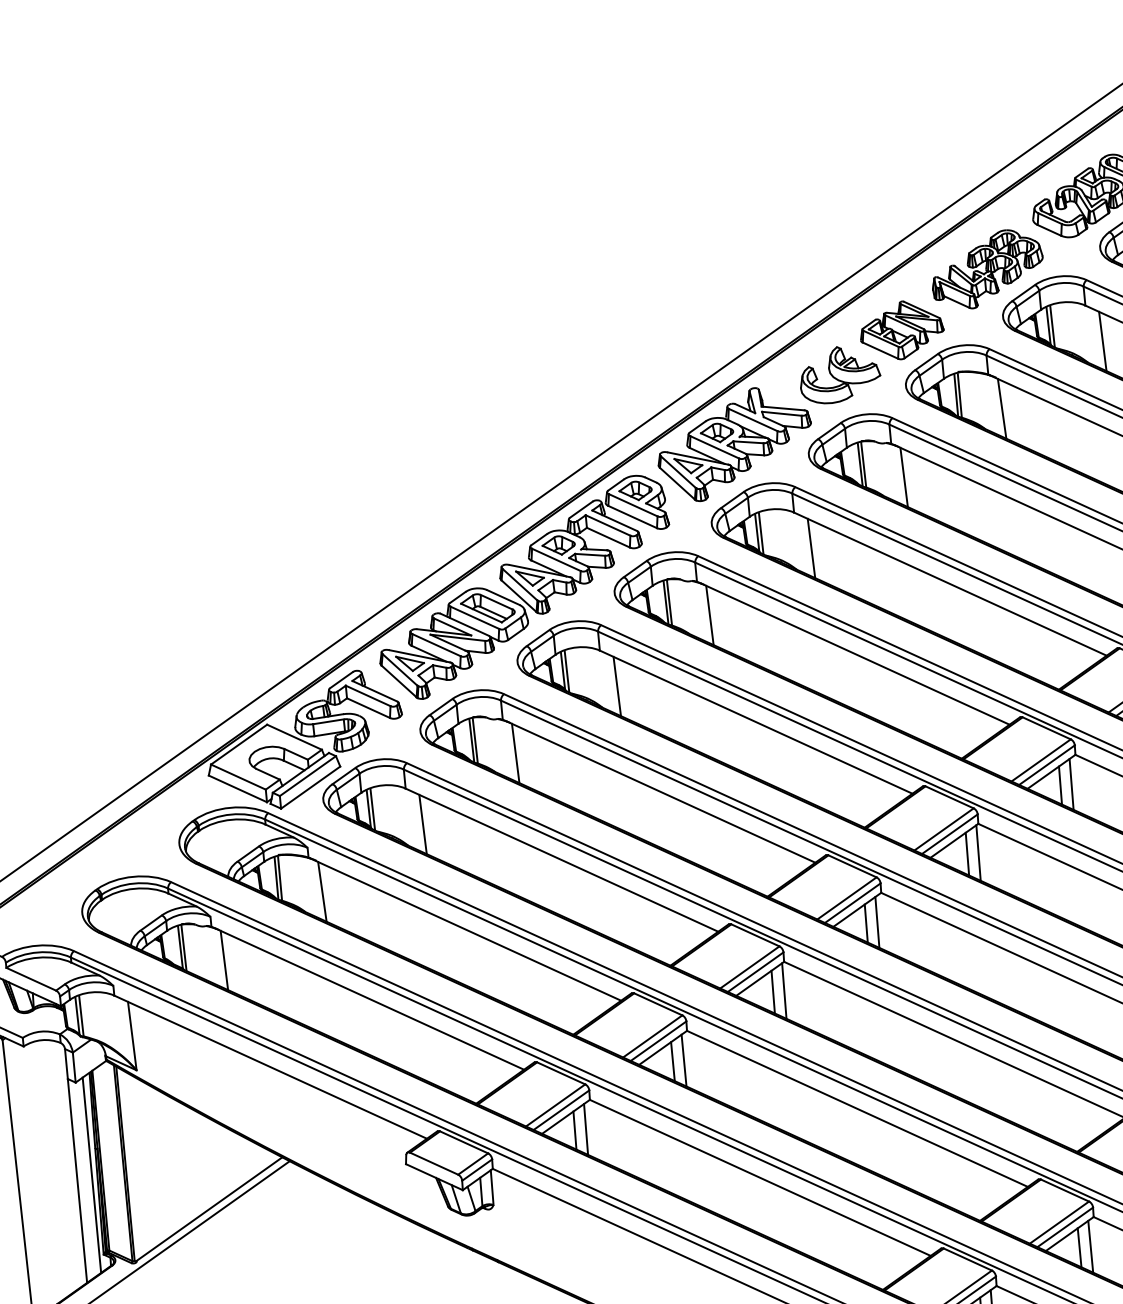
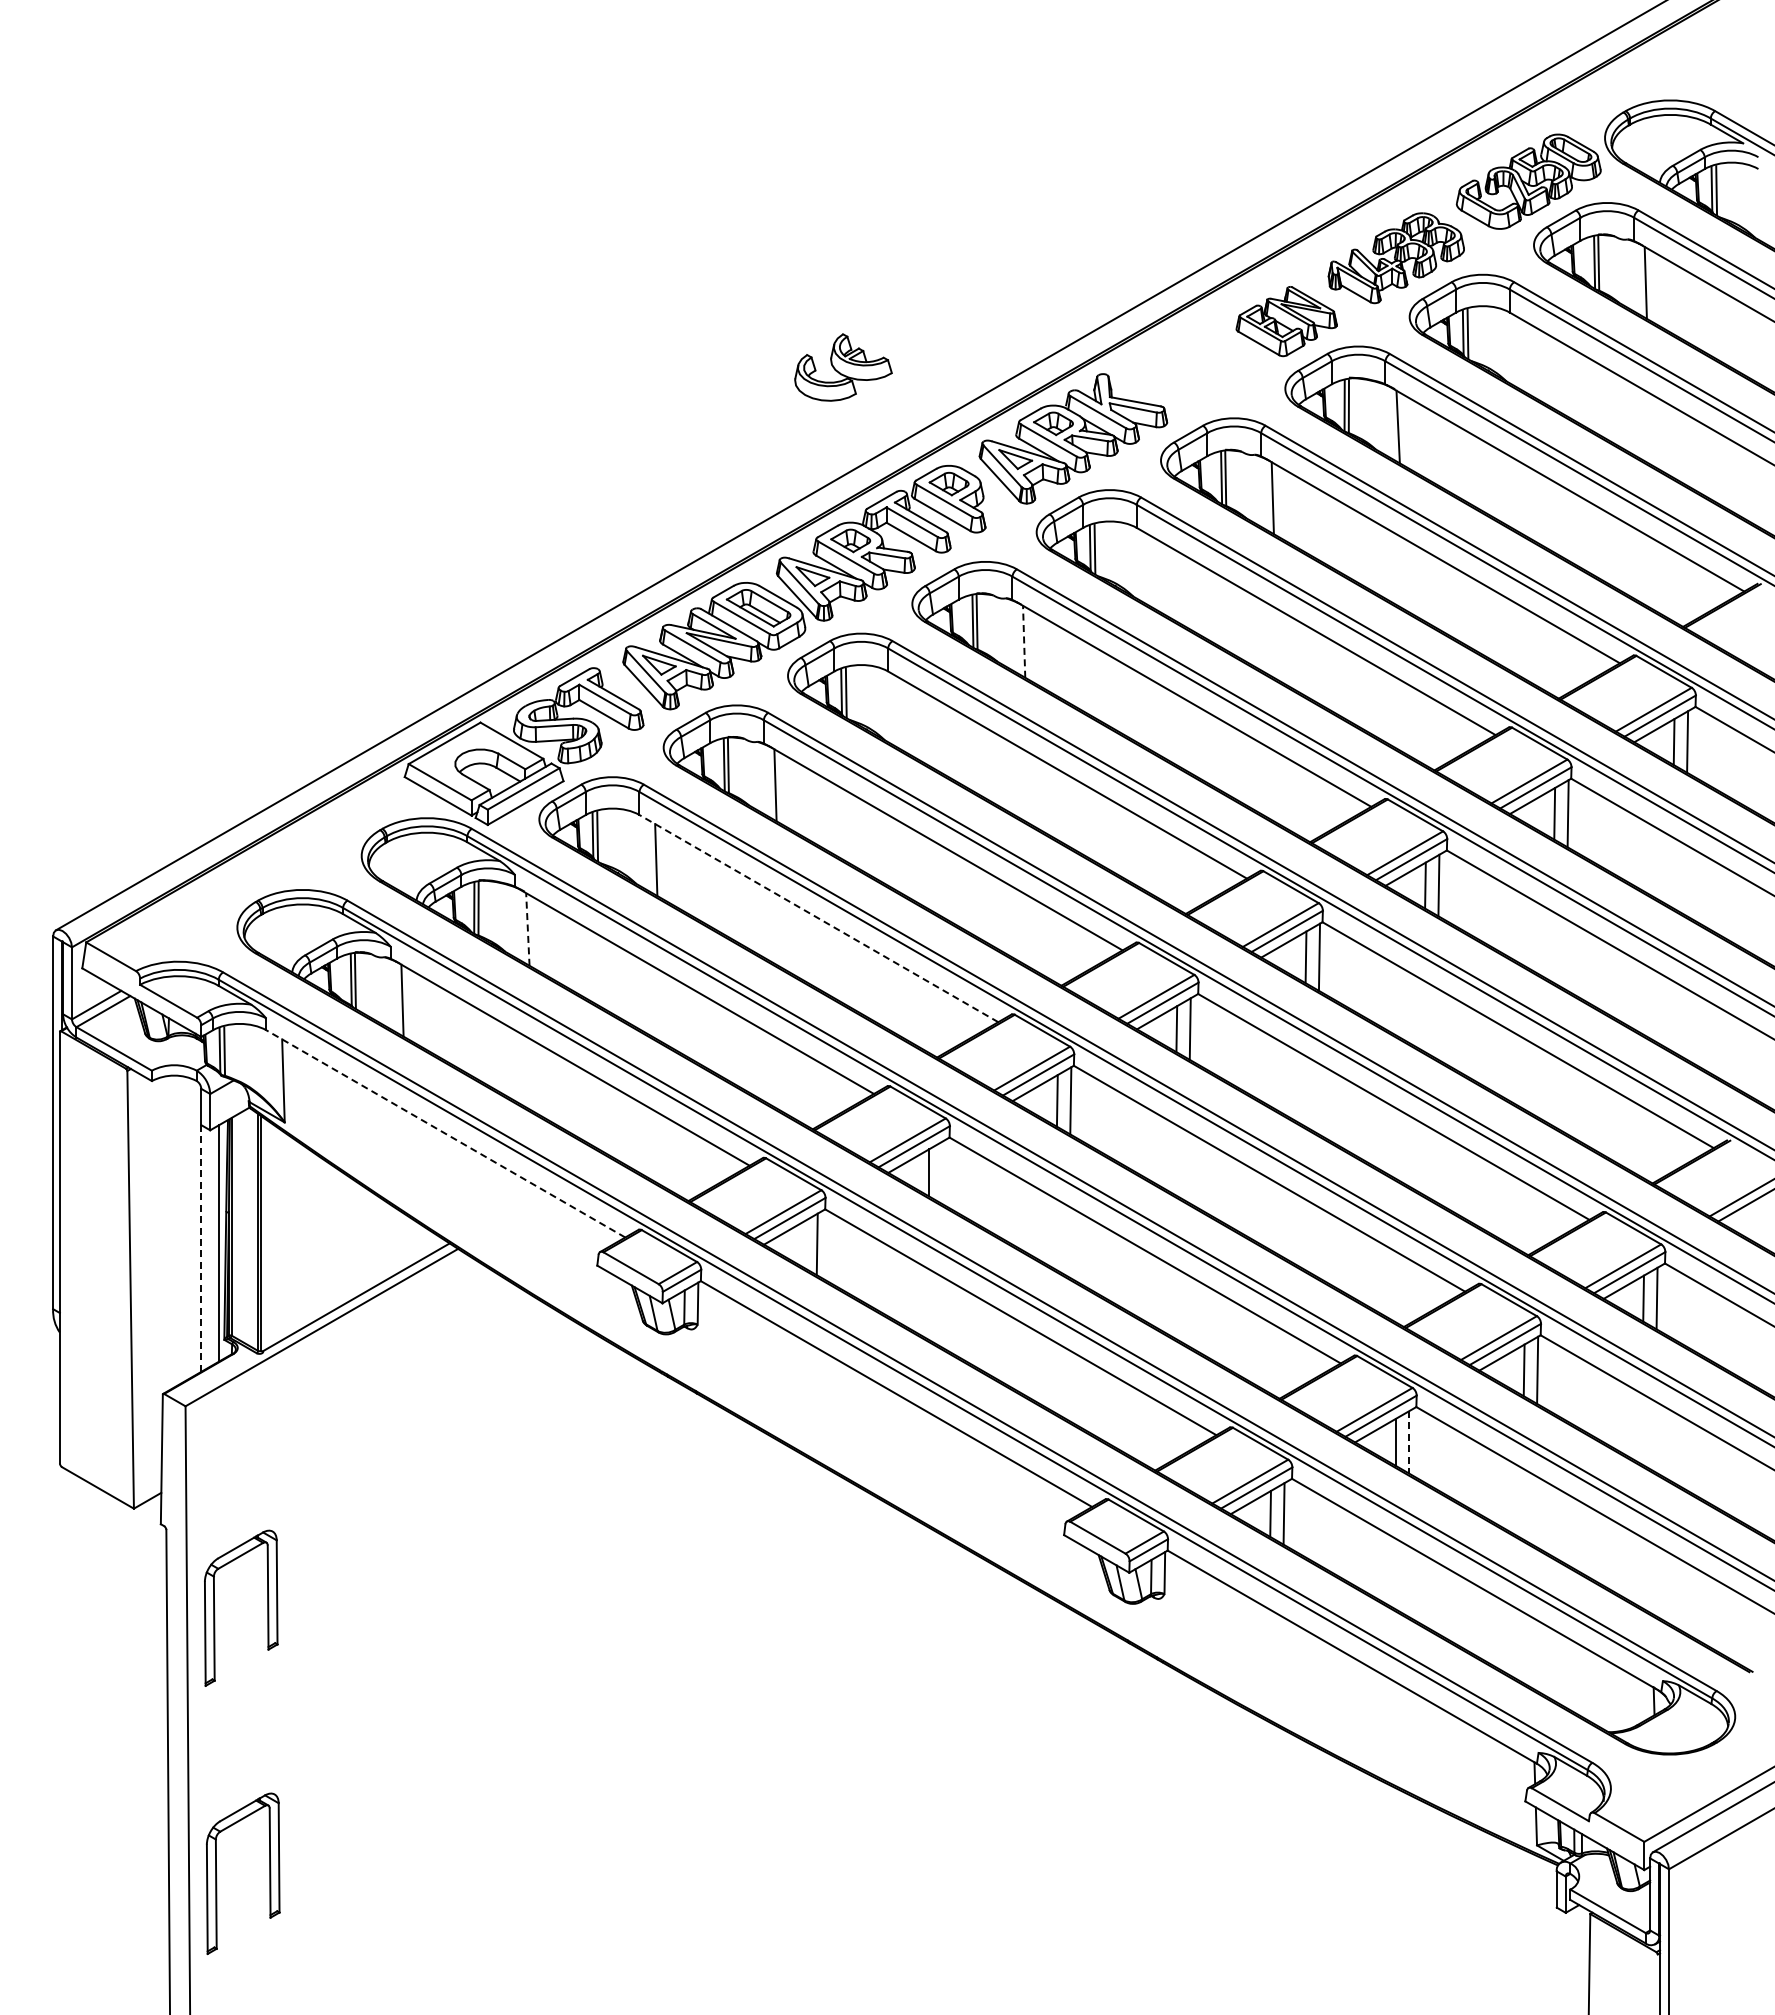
line: (1102, 341) -> (1526, 357), removed
part: (839, 374) -> (843, 367), moved
line: (811, 548) -> (1153, 572), removed
line: (710, 615) -> (1024, 641), solid -> dashed
line: (616, 686) -> (904, 716), removed
line: (561, 860) -> (818, 918), solid -> dashed
line: (322, 891) -> (527, 928), solid -> dashed
line: (683, 1060) -> (942, 1172), removed
line: (270, 1066) -> (445, 1133), solid -> dashed
line: (574, 1130) -> (803, 1244), removed
line: (77, 1180) -> (201, 1248), solid -> dashed
line: (1090, 1246) -> (1409, 1442), solid -> dashed

